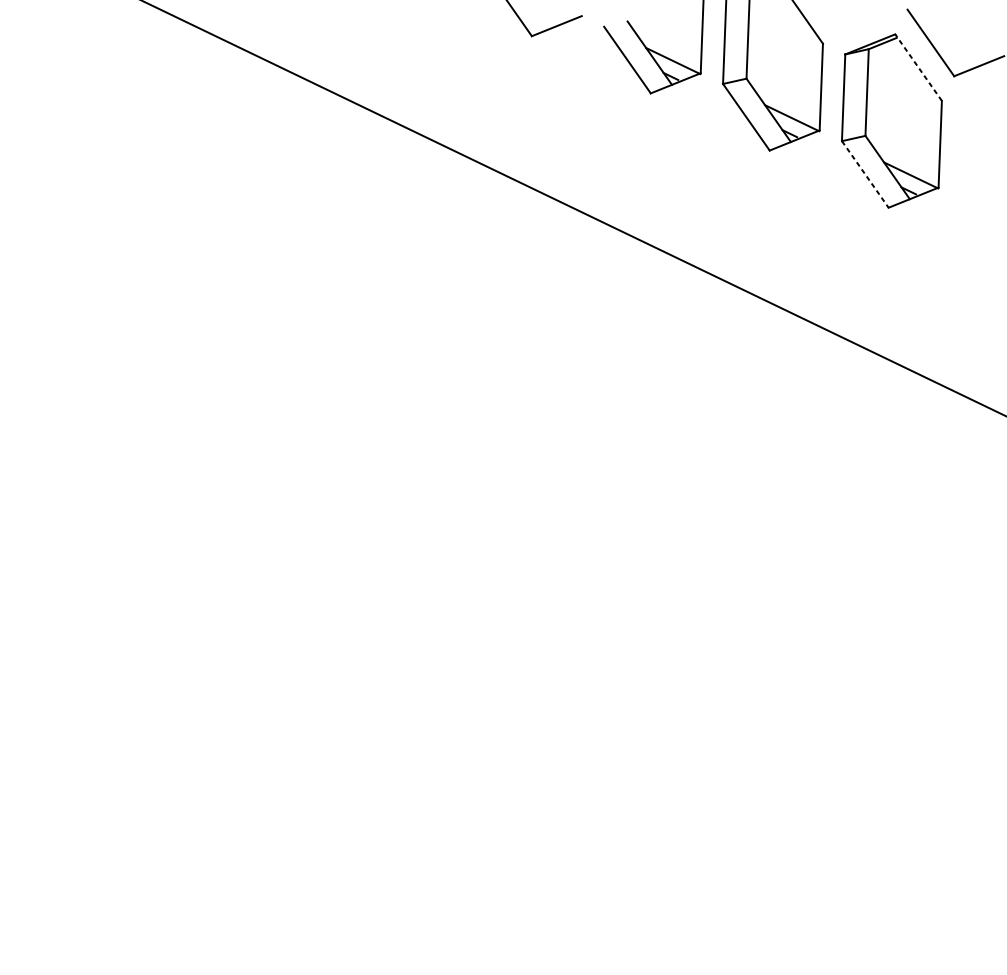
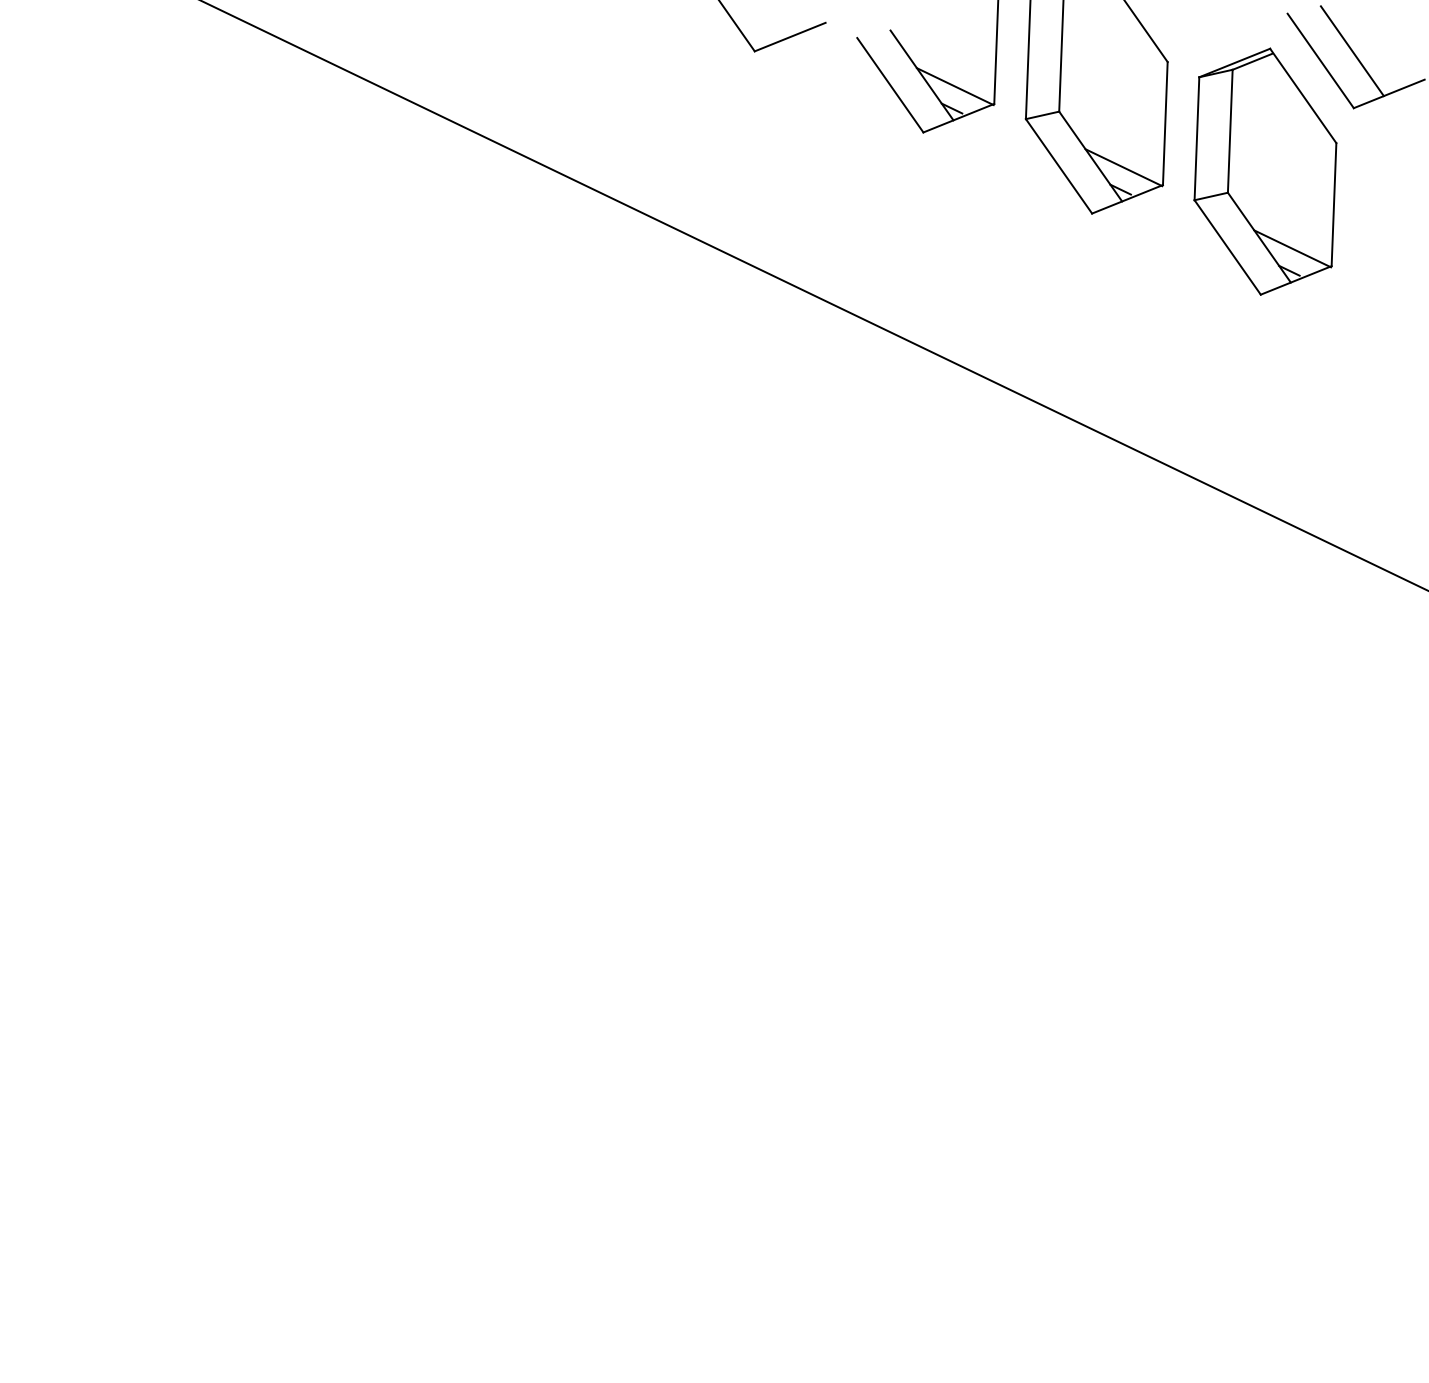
line: (952, 36) -> (1351, 51), added
line: (918, 67) -> (1303, 95), dashed -> solid
line: (865, 174) -> (1227, 247), dashed -> solid

